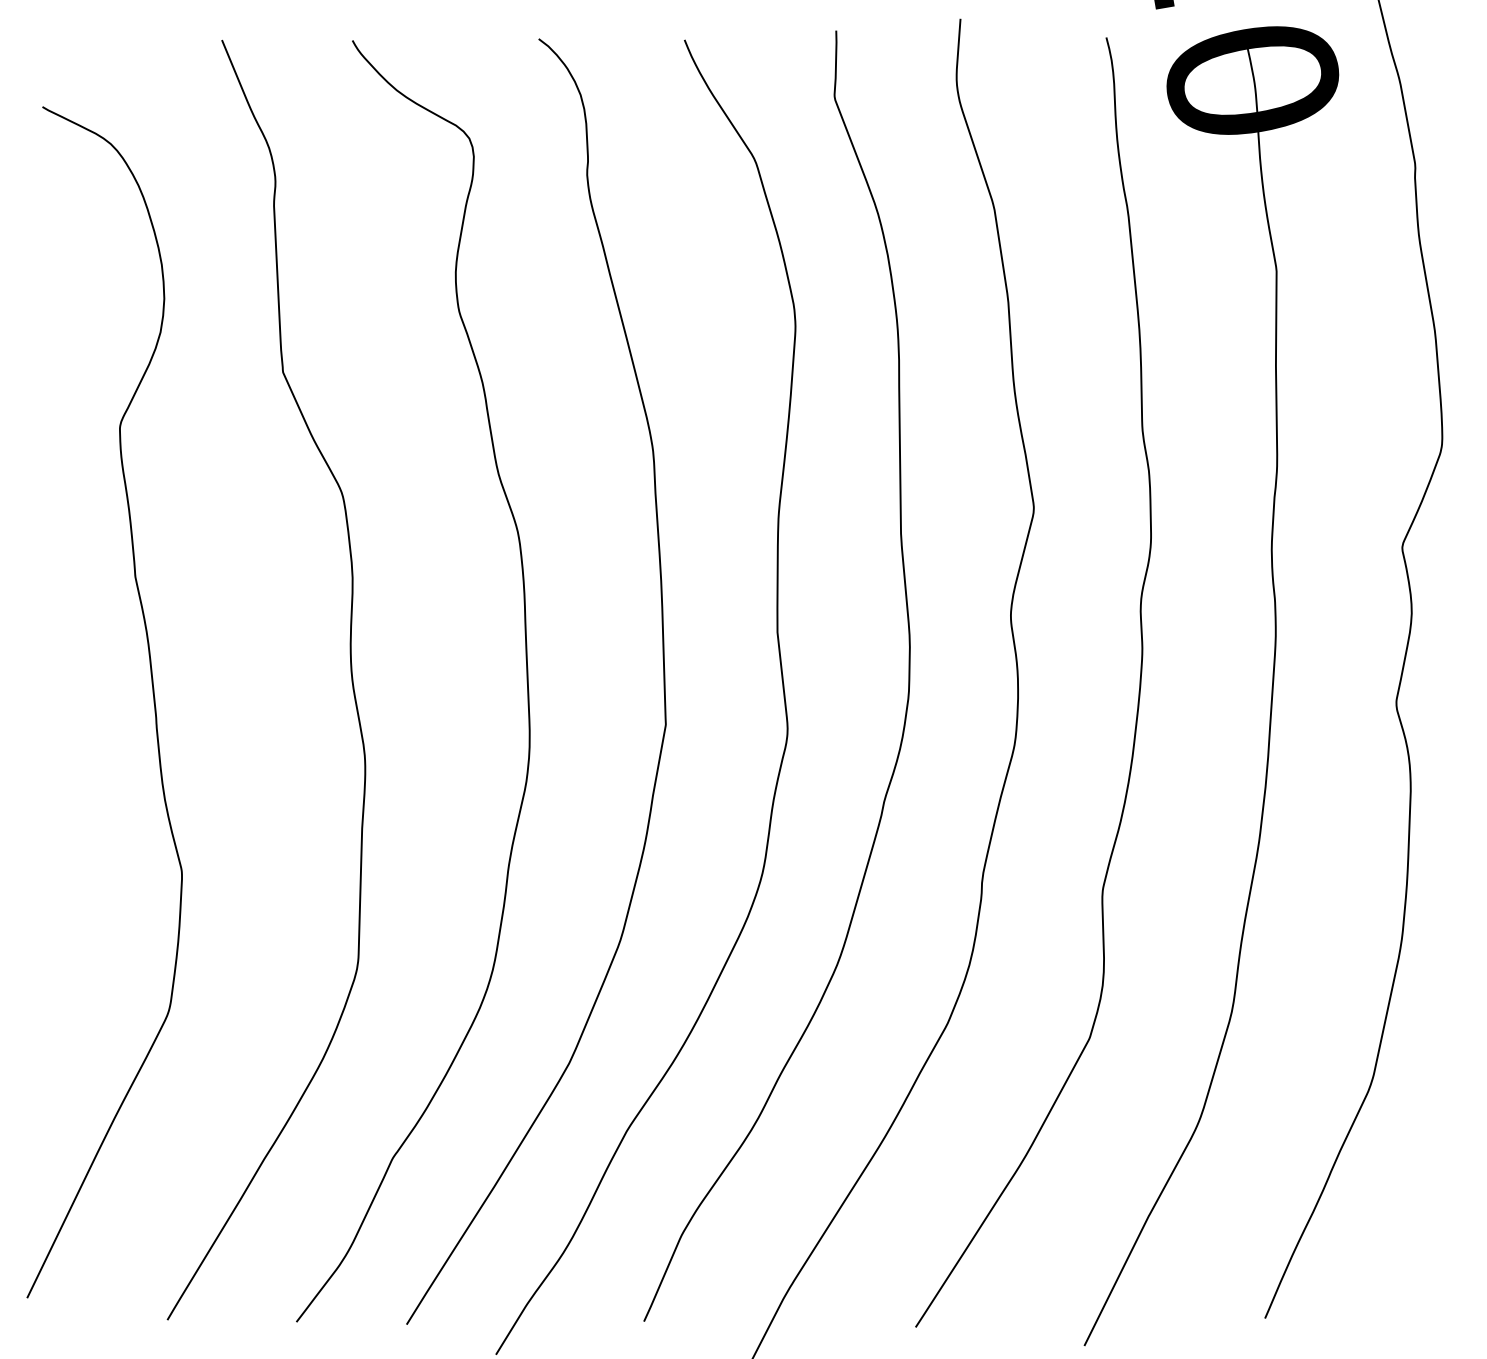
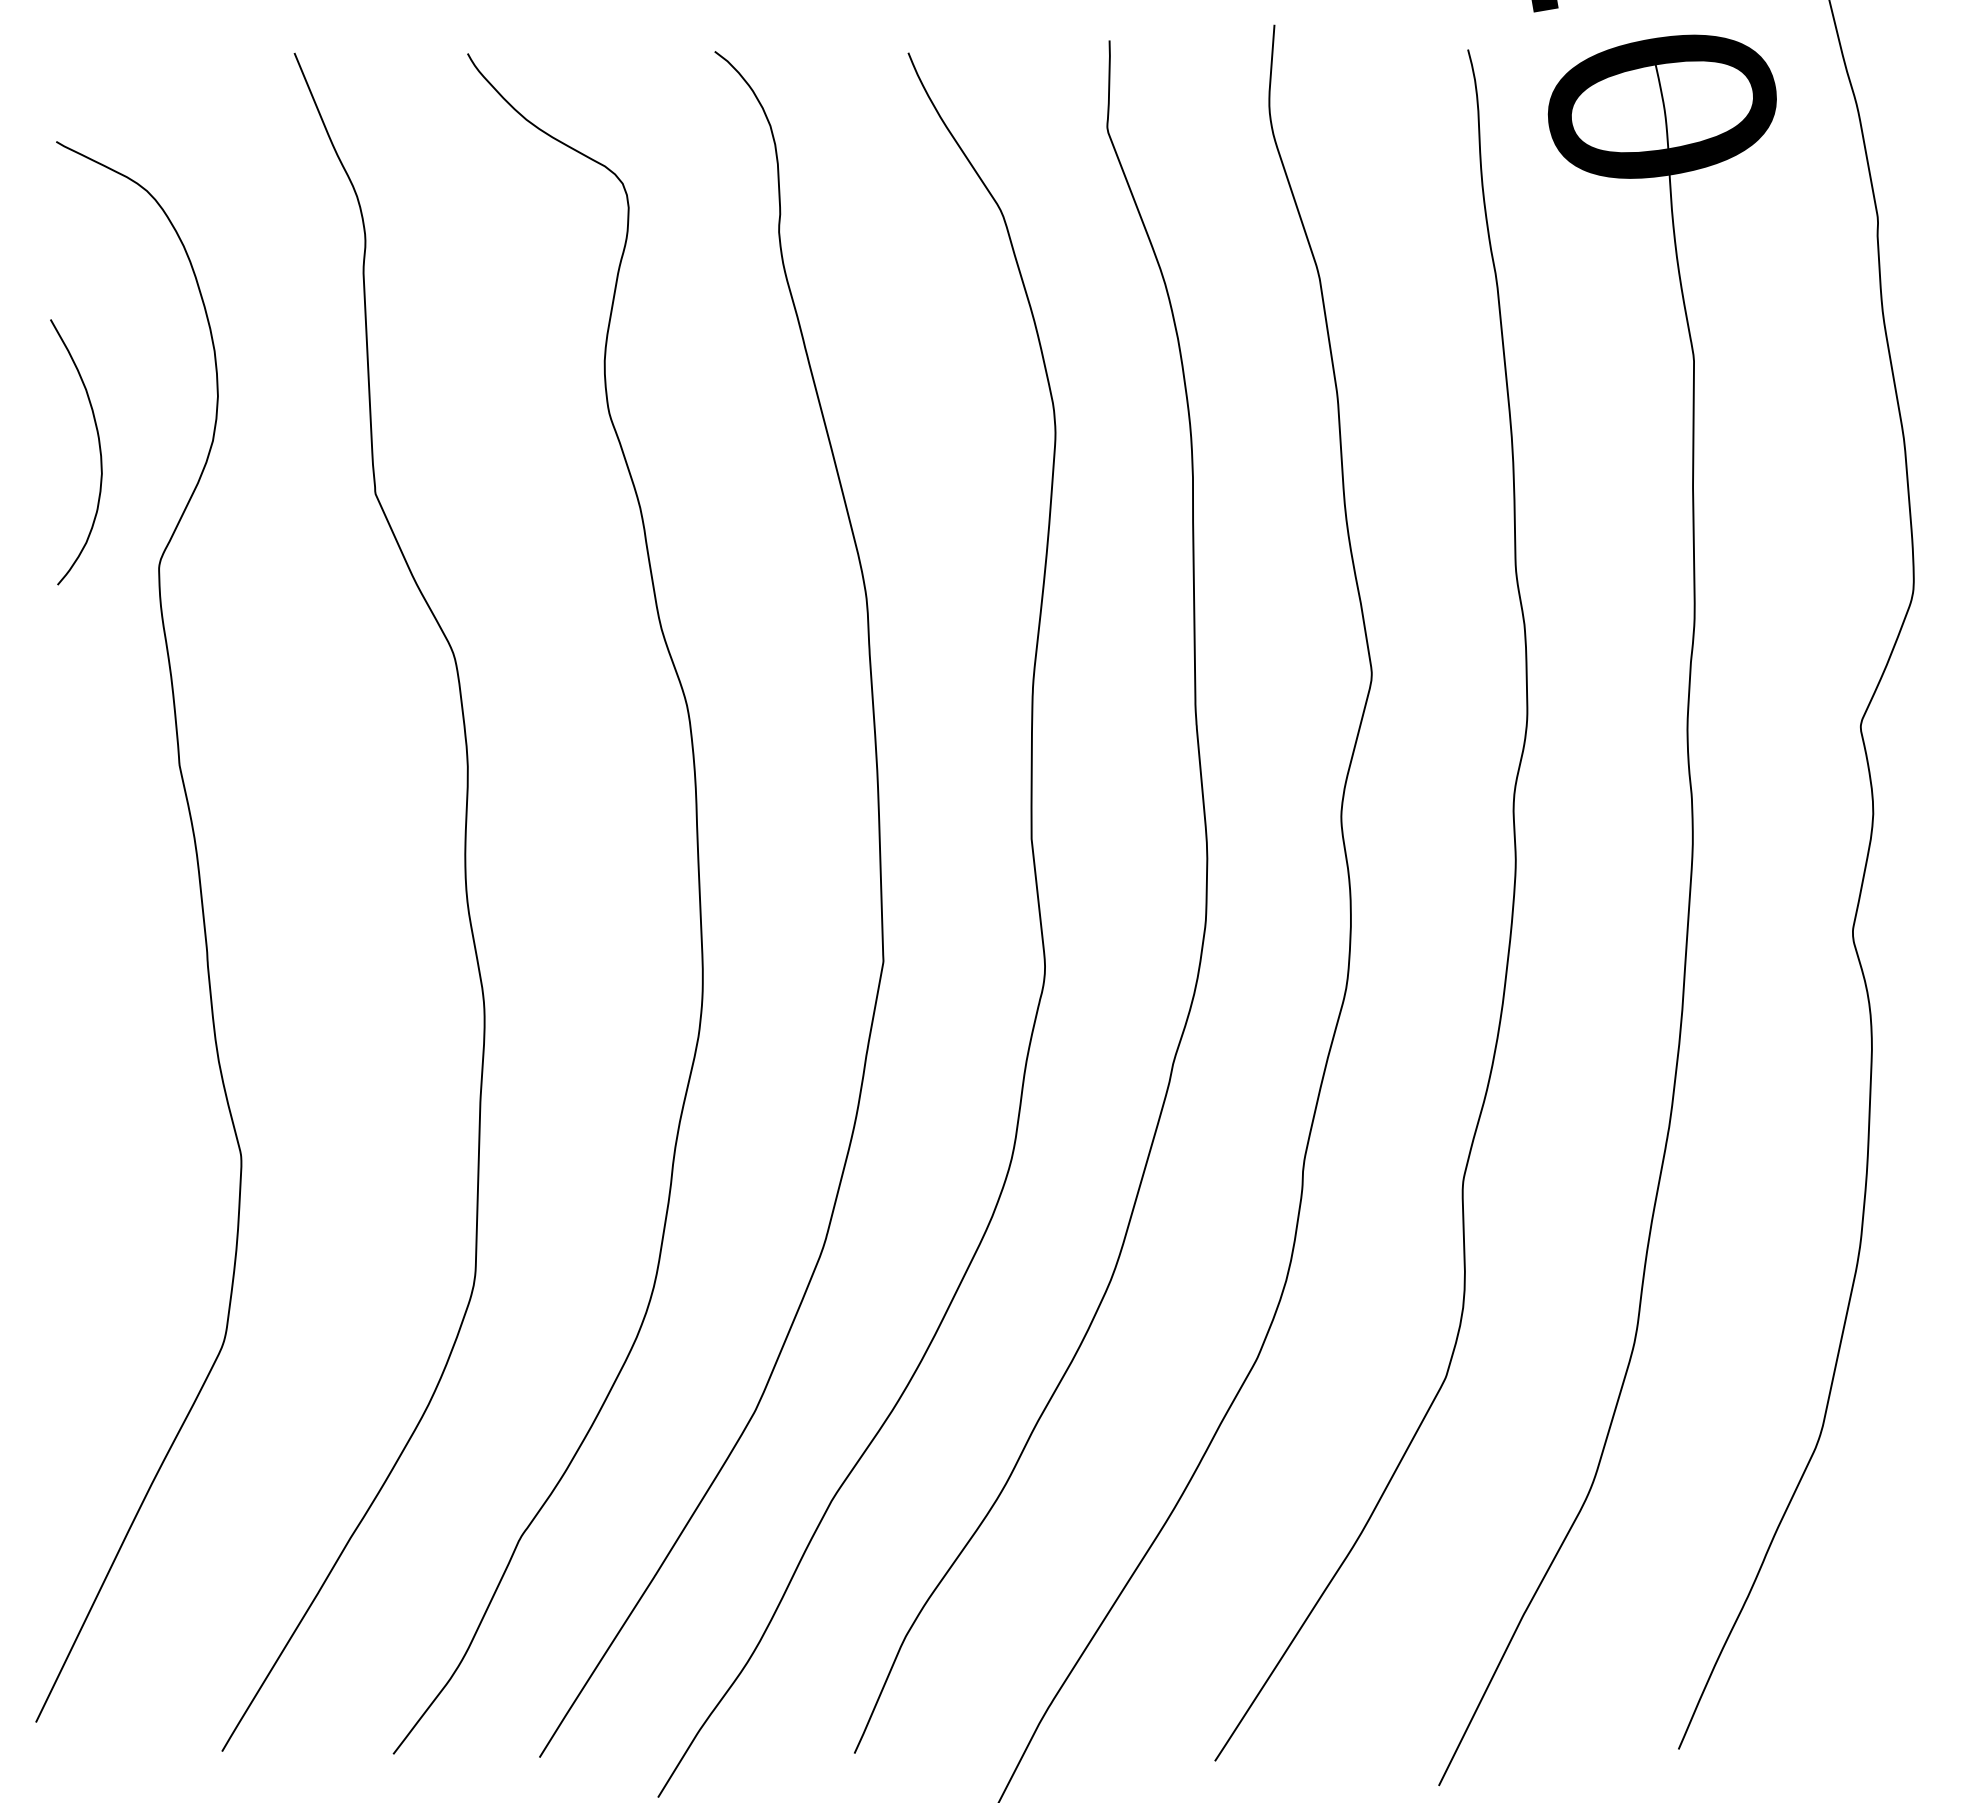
curve: (75, 341) -> (99, 452), added

